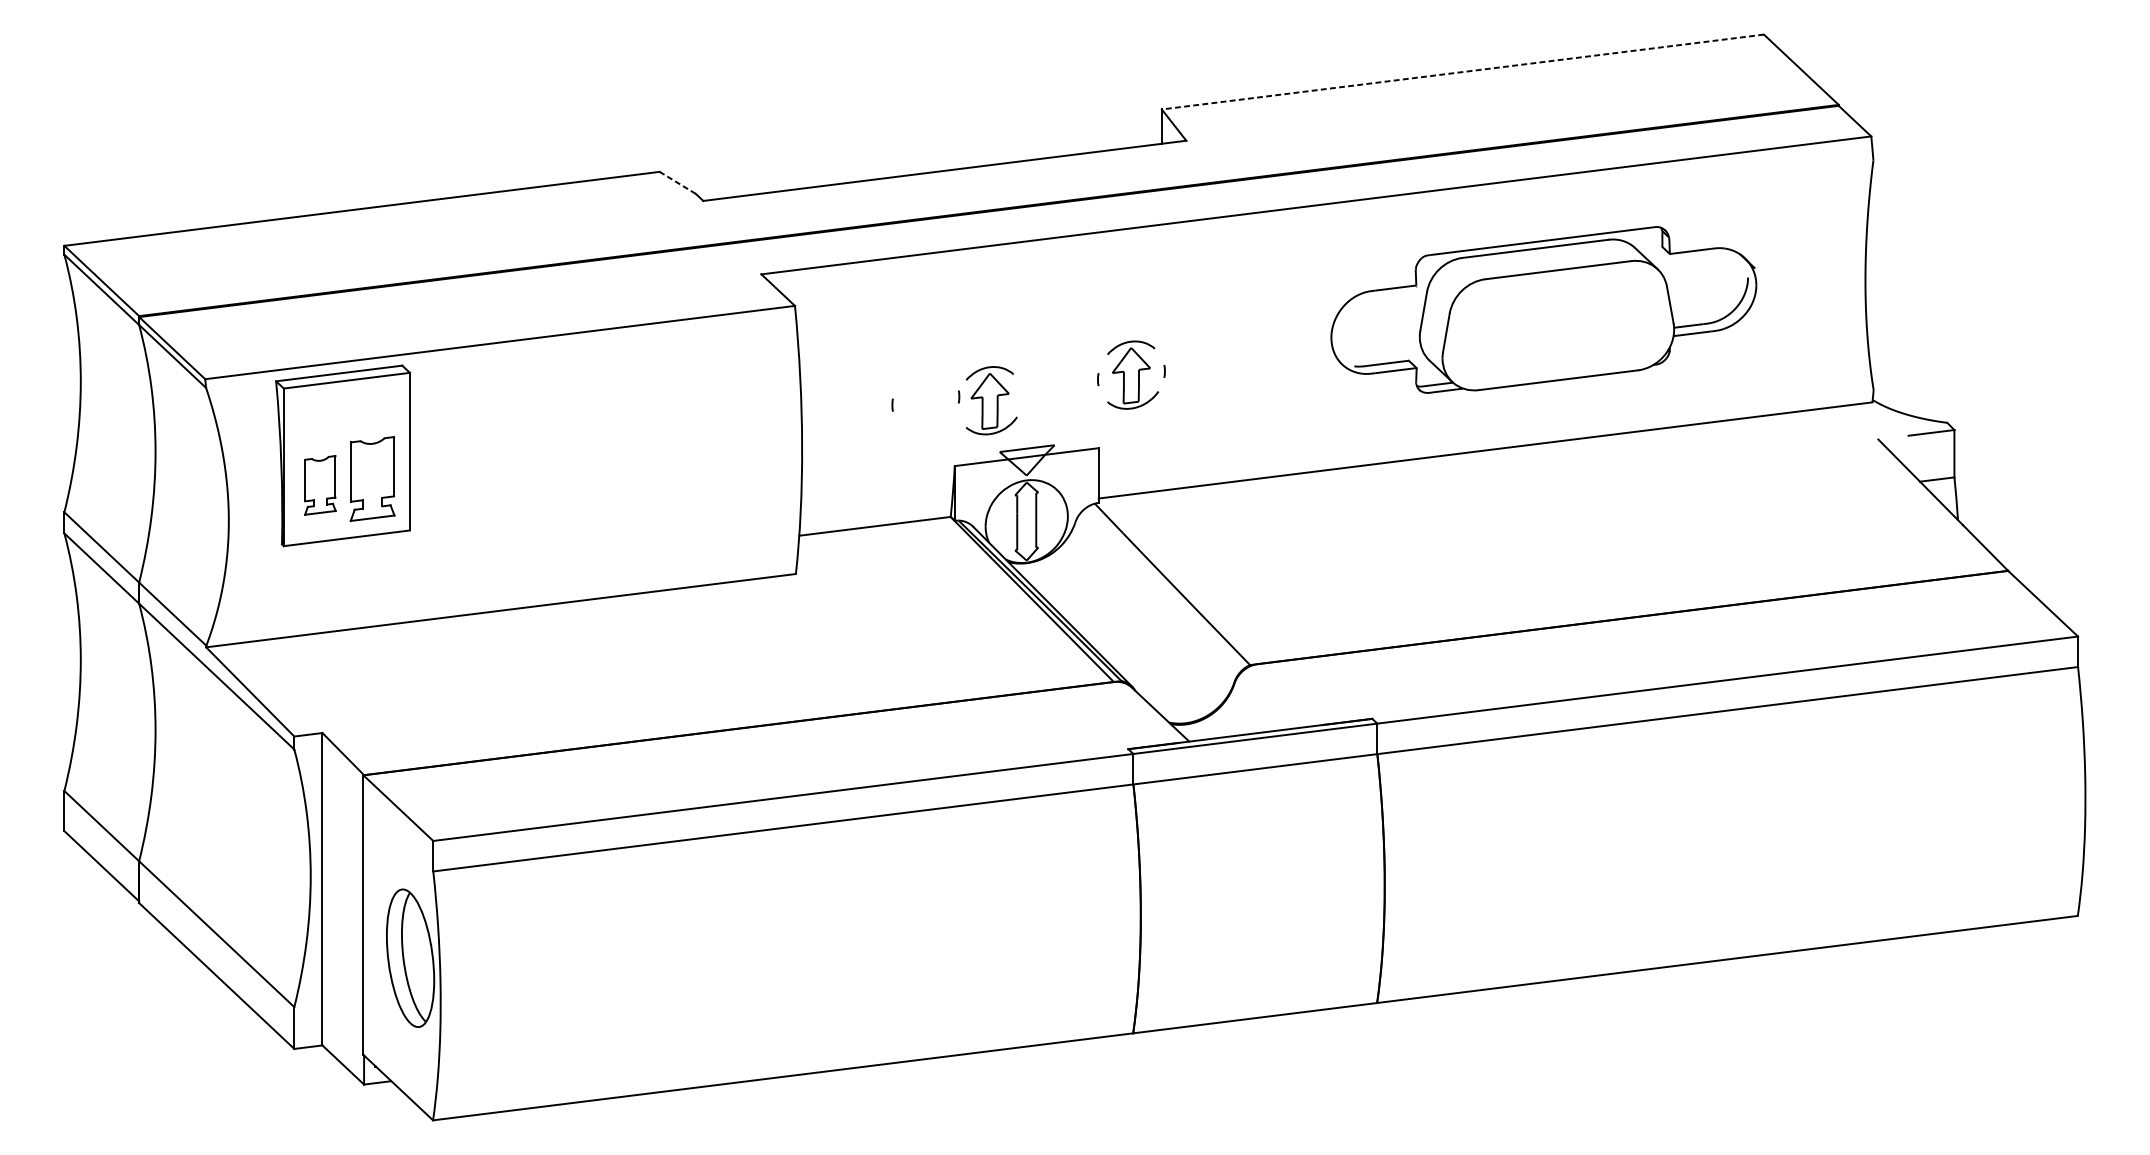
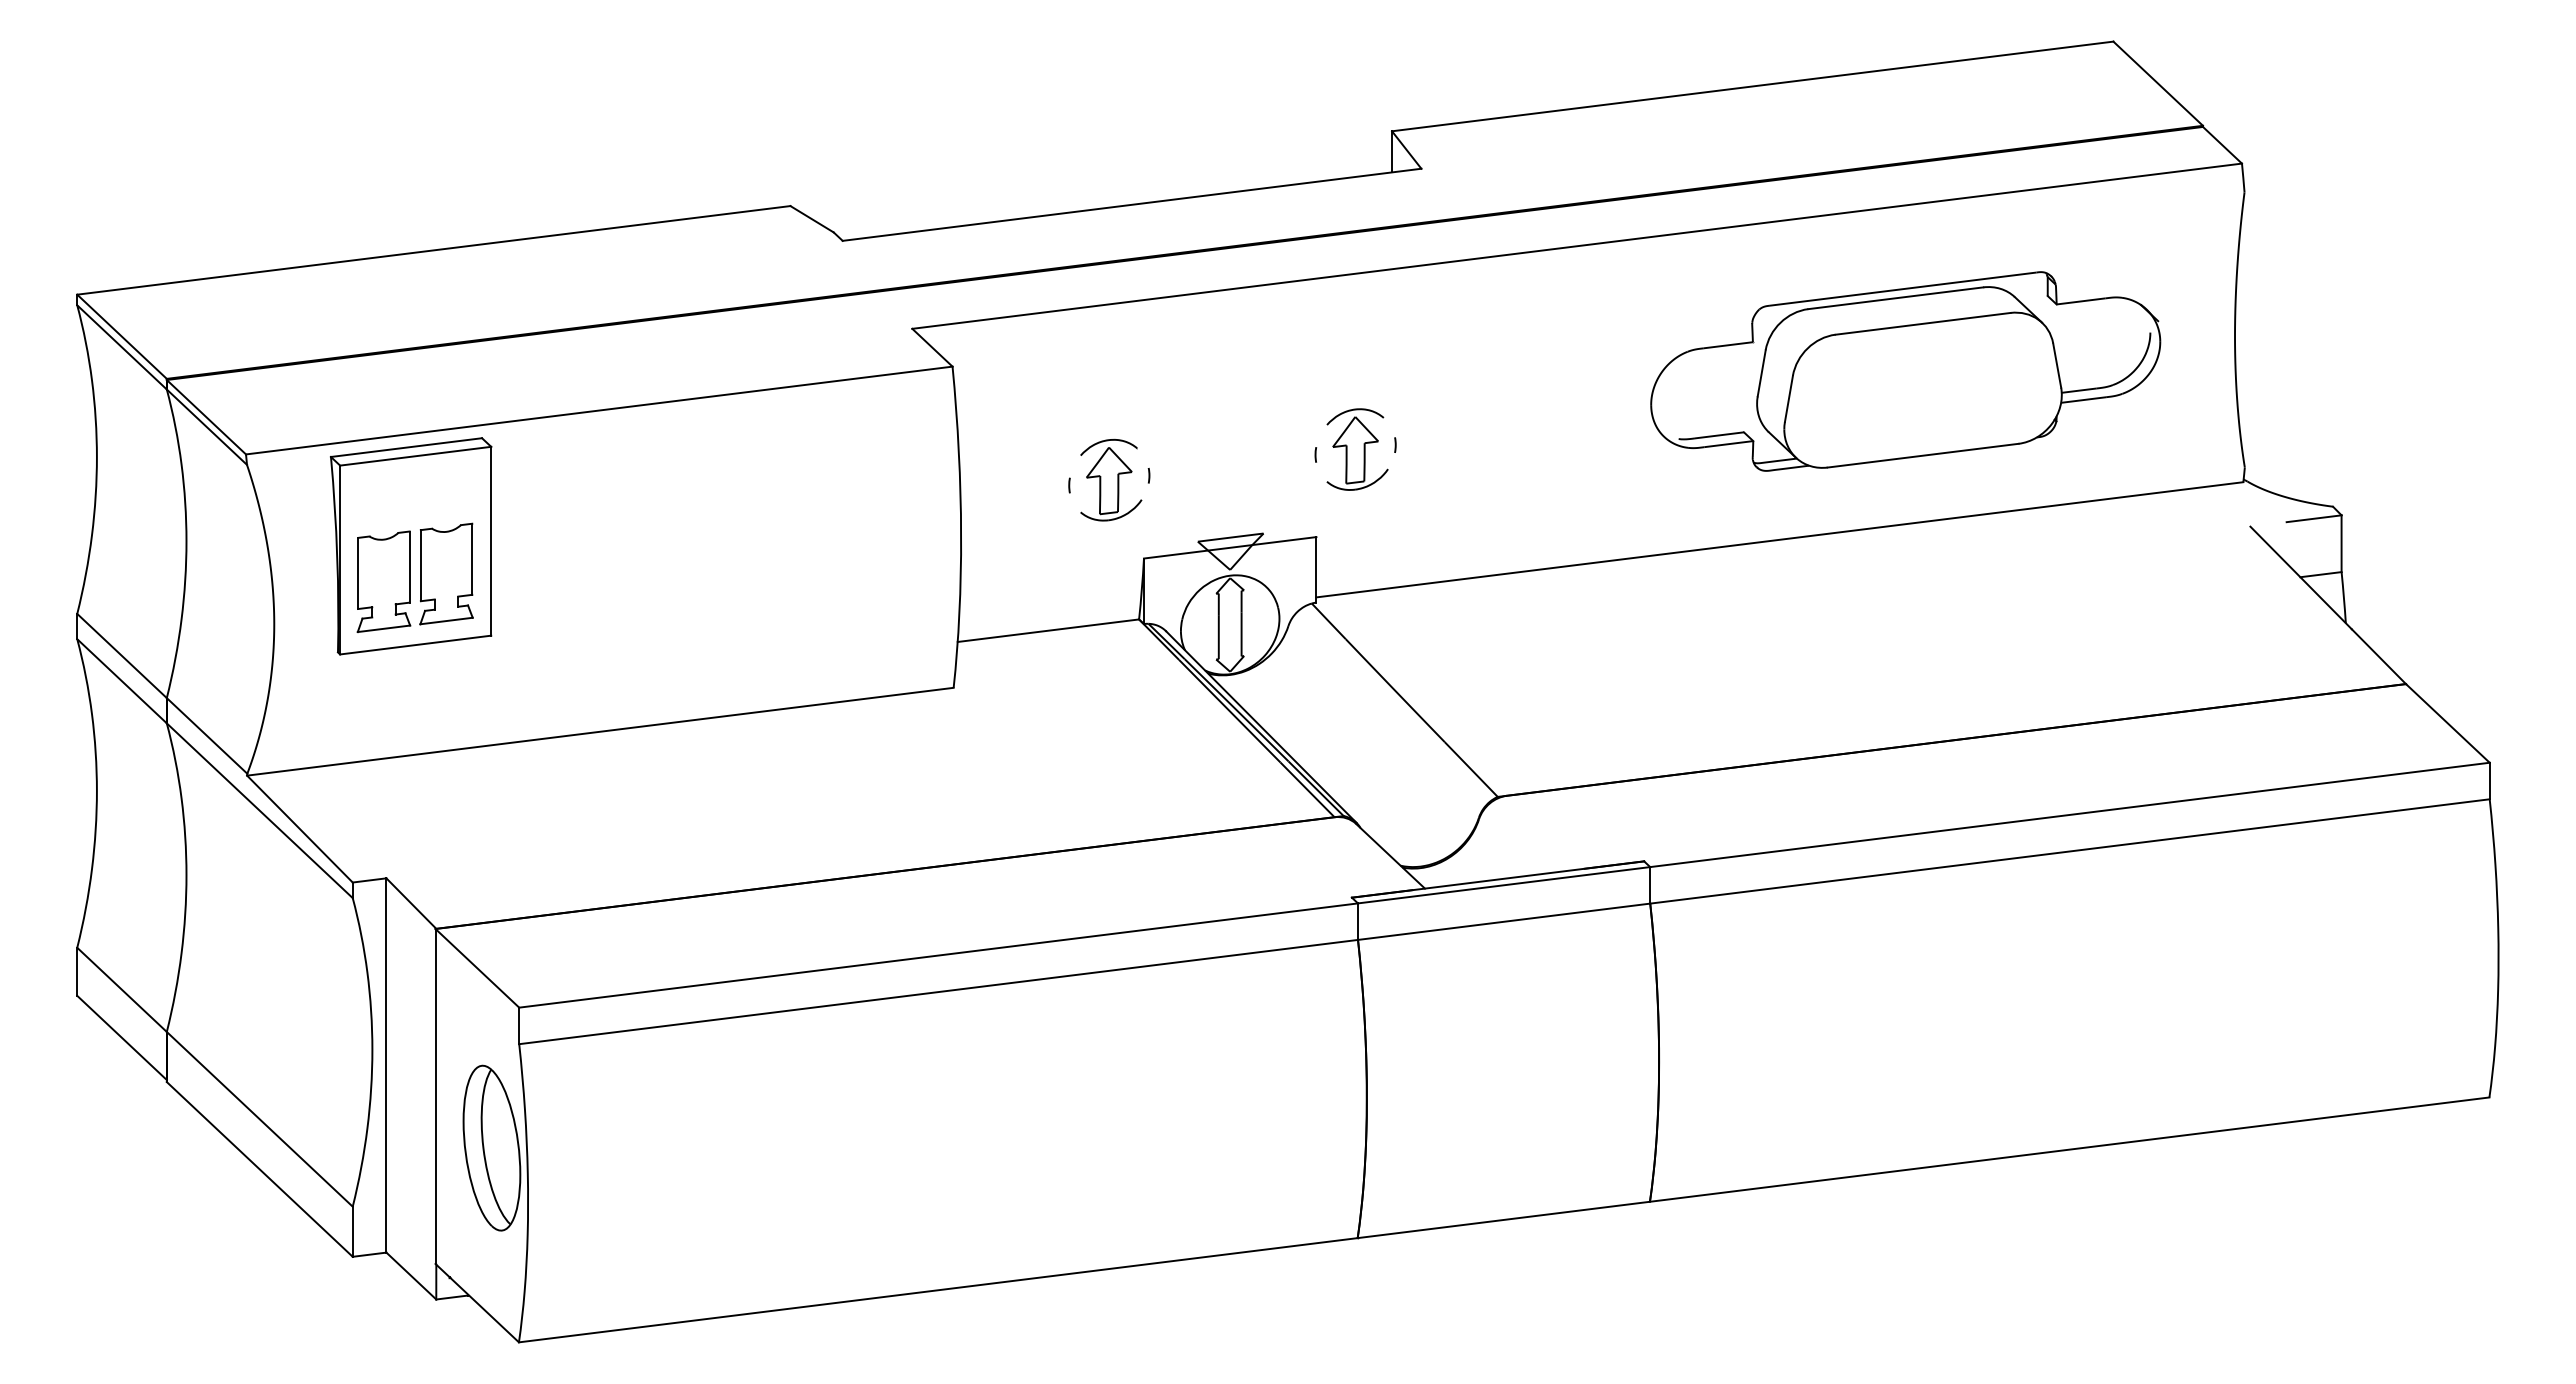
line: (1462, 72) -> (1752, 86), dashed -> solid
line: (677, 183) -> (811, 219), dashed -> solid
part: (1543, 309) -> (1905, 371), moved
part: (991, 400) -> (1111, 479), moved
part: (320, 485) -> (383, 581), size x1.43

